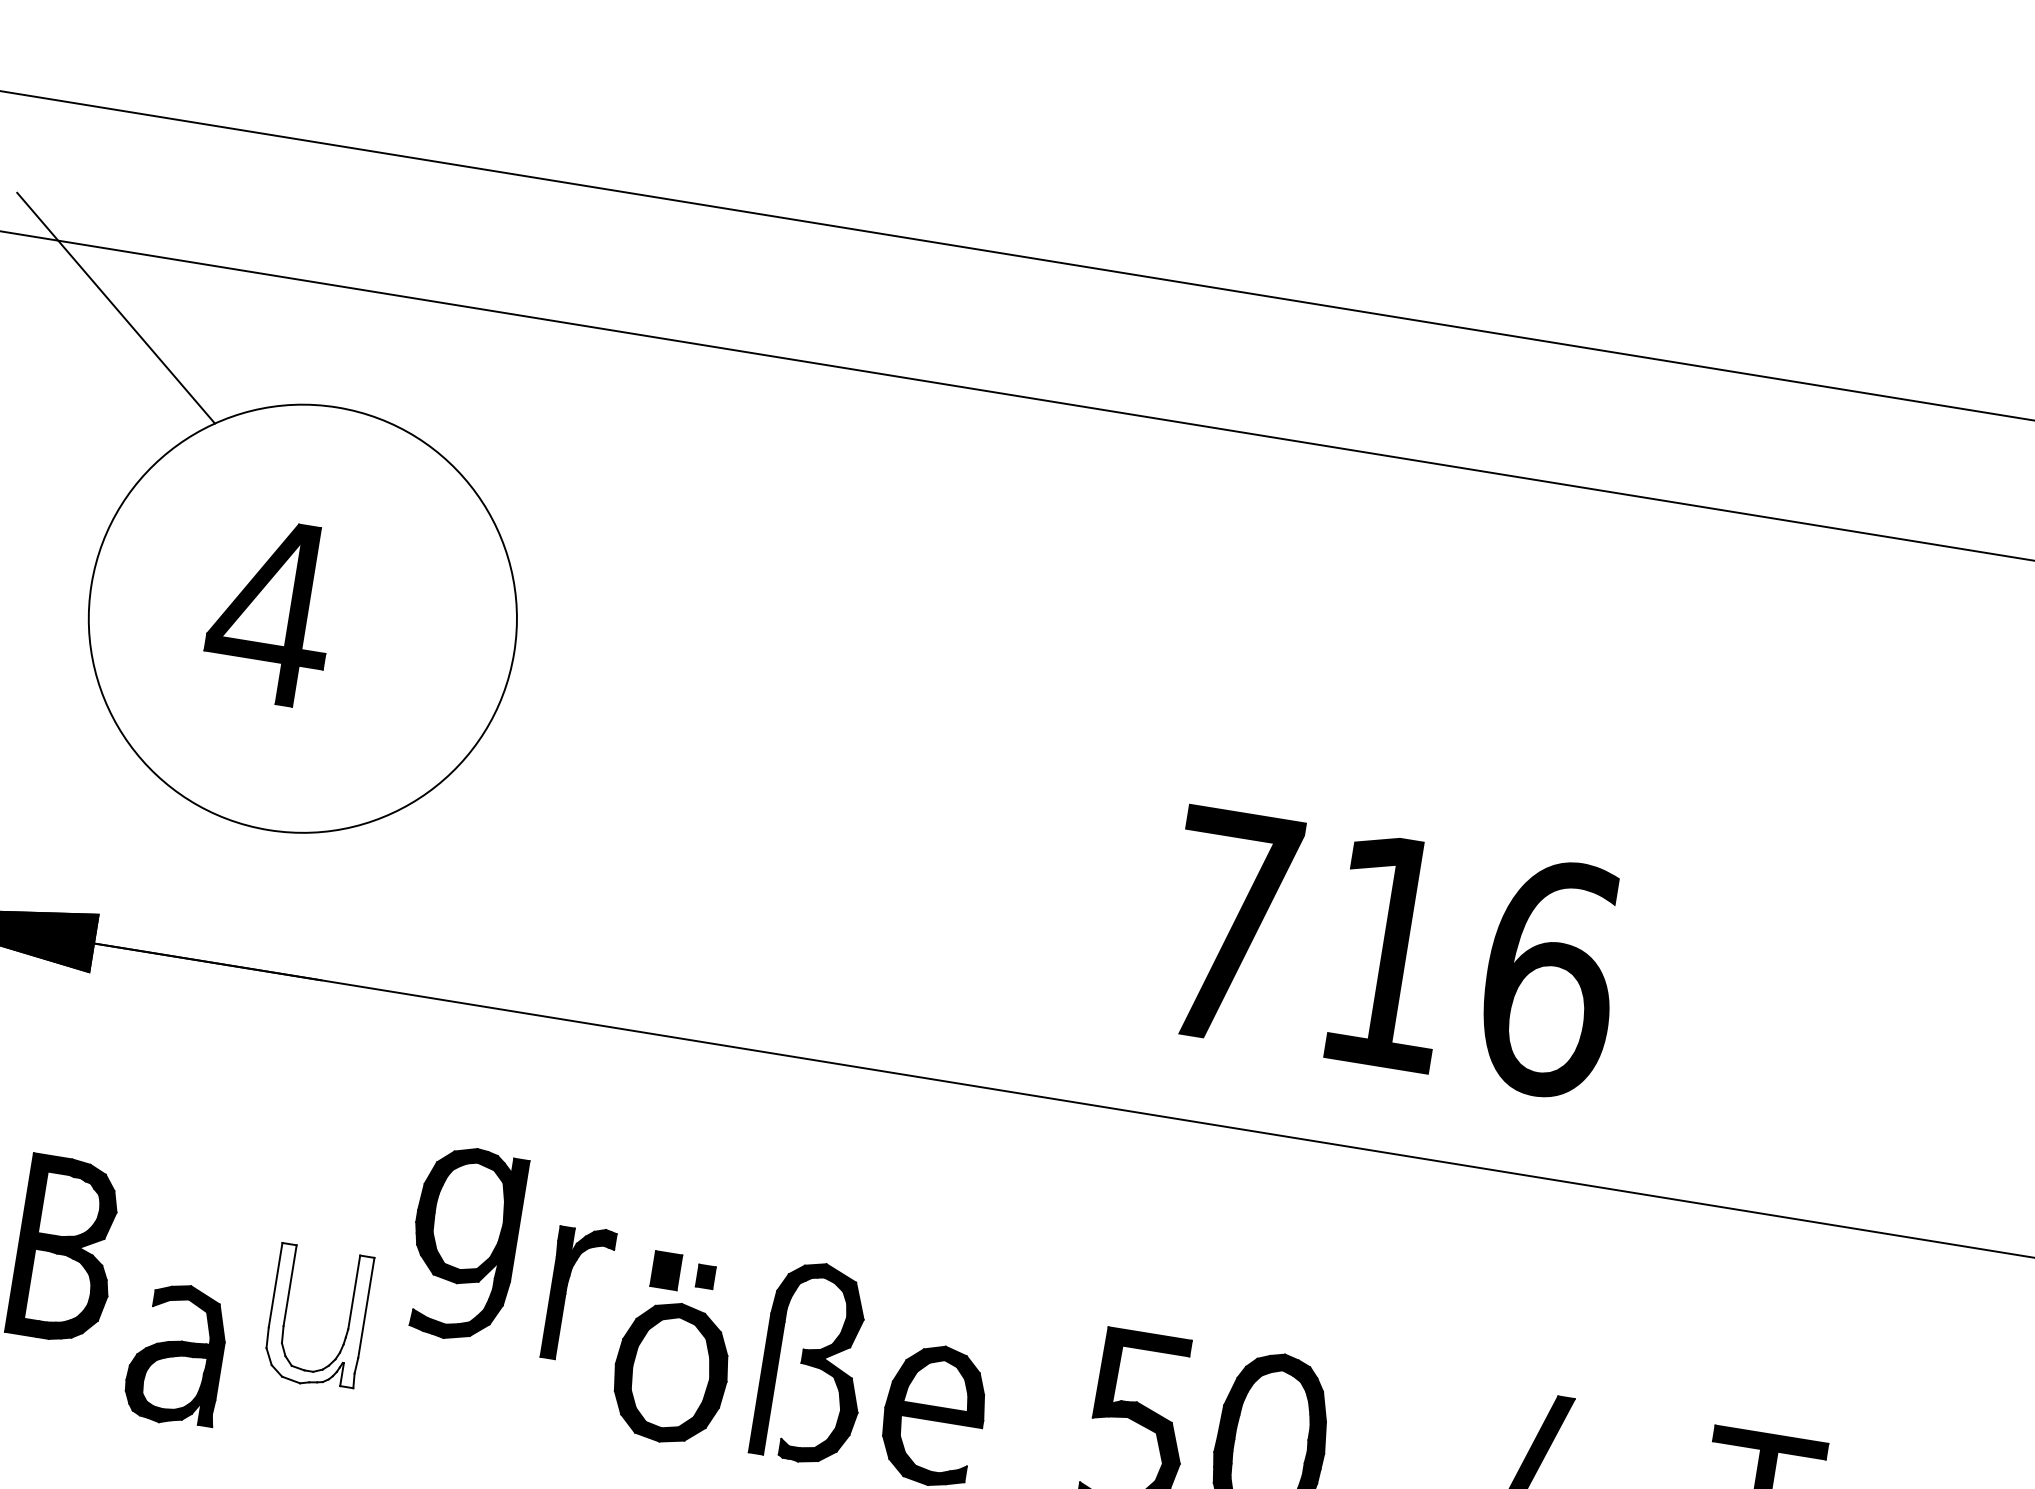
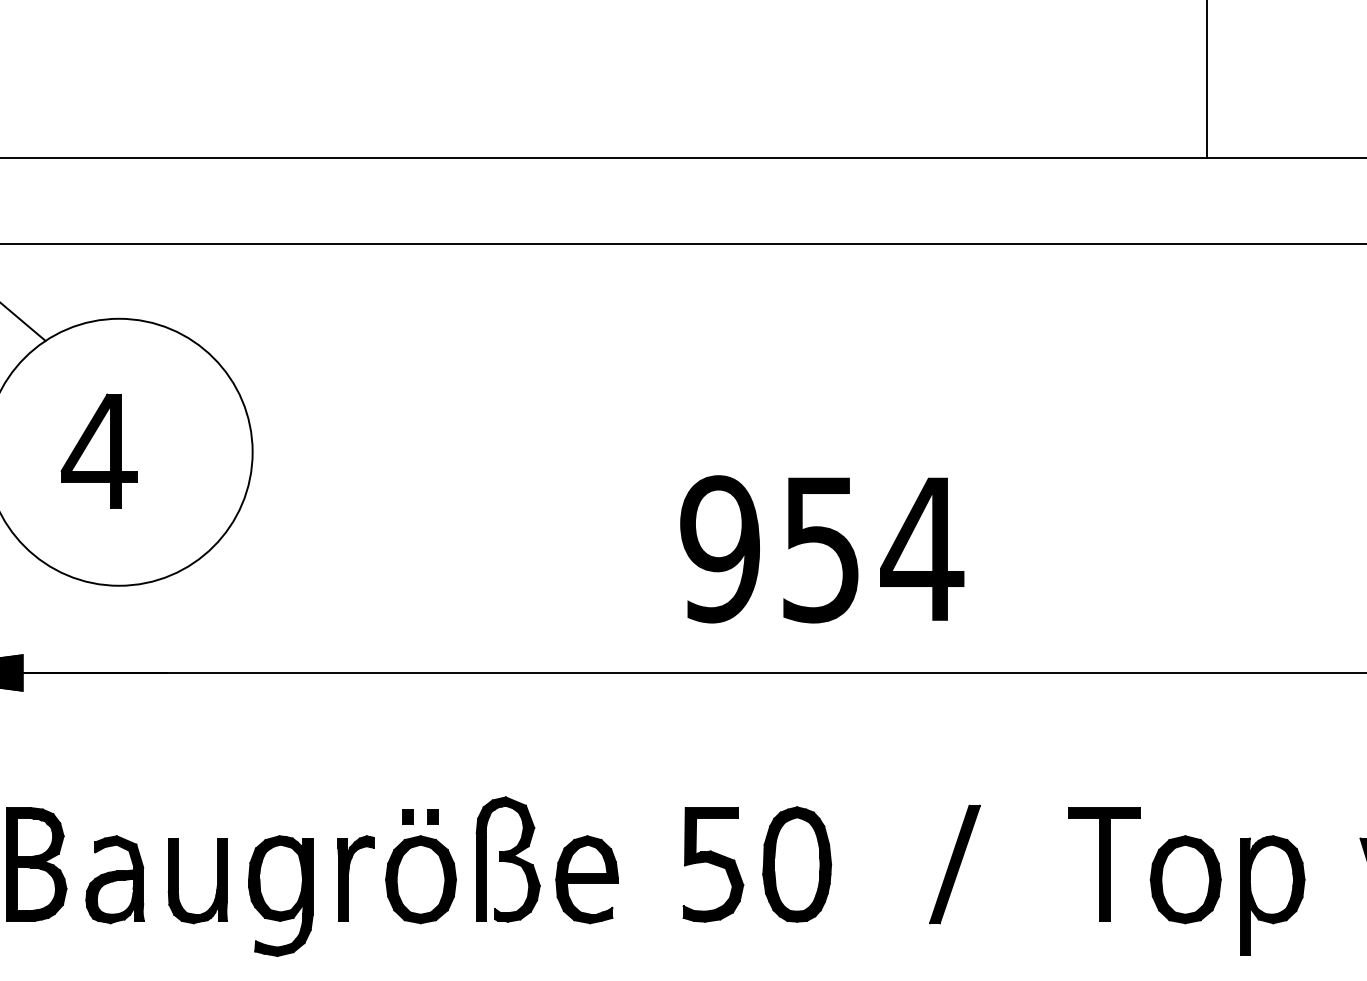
text: (1391, 952) -> (822, 549), 716 -> 954
part: (463, 1242) -> (280, 895), moved
part: (665, 1269) -> (407, 816), size x0.62
part: (566, 1292) -> (348, 878), moved
fill: (317, 1316) -> (197, 880), added
part: (176, 1353) -> (114, 879), moved

